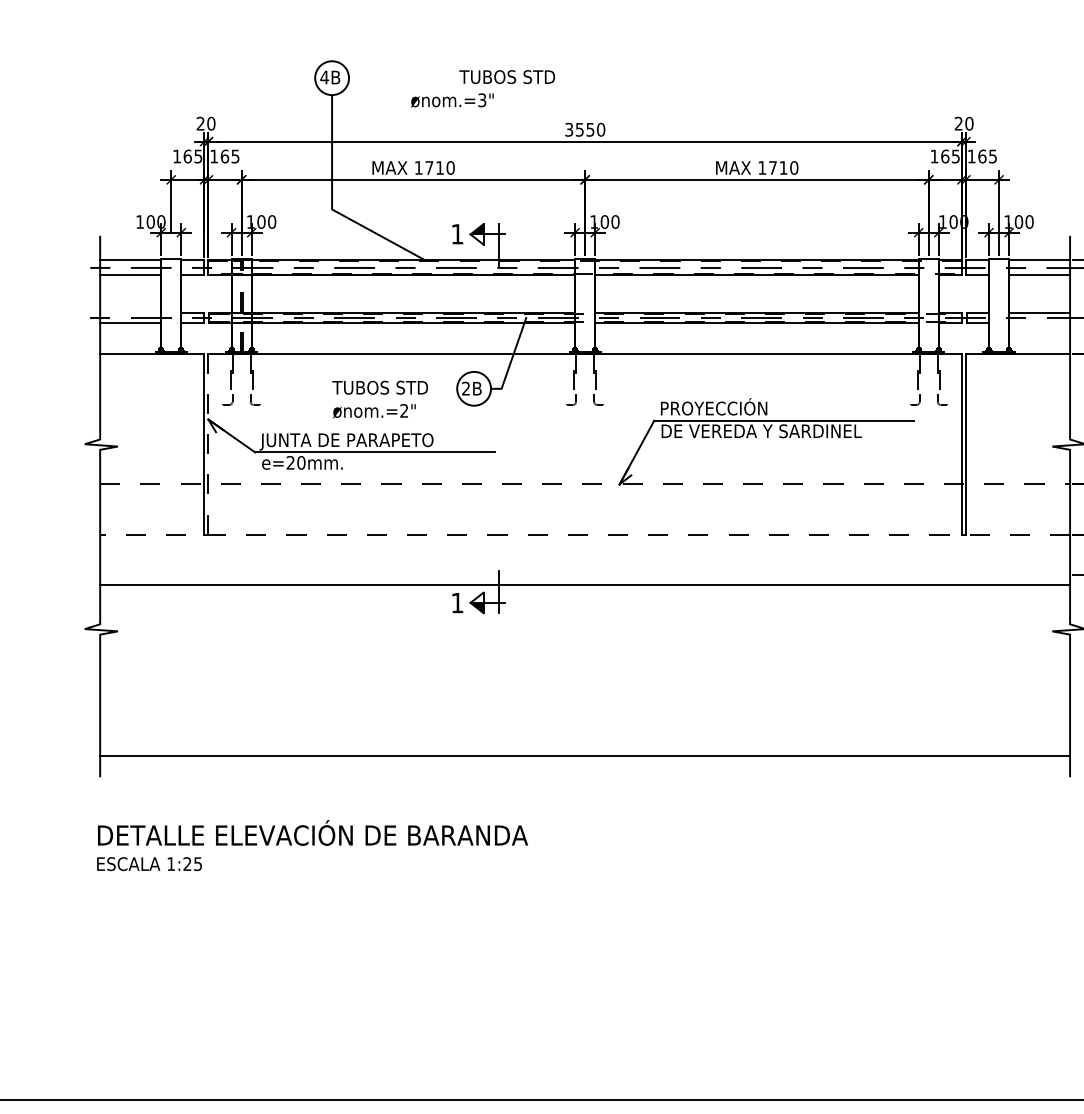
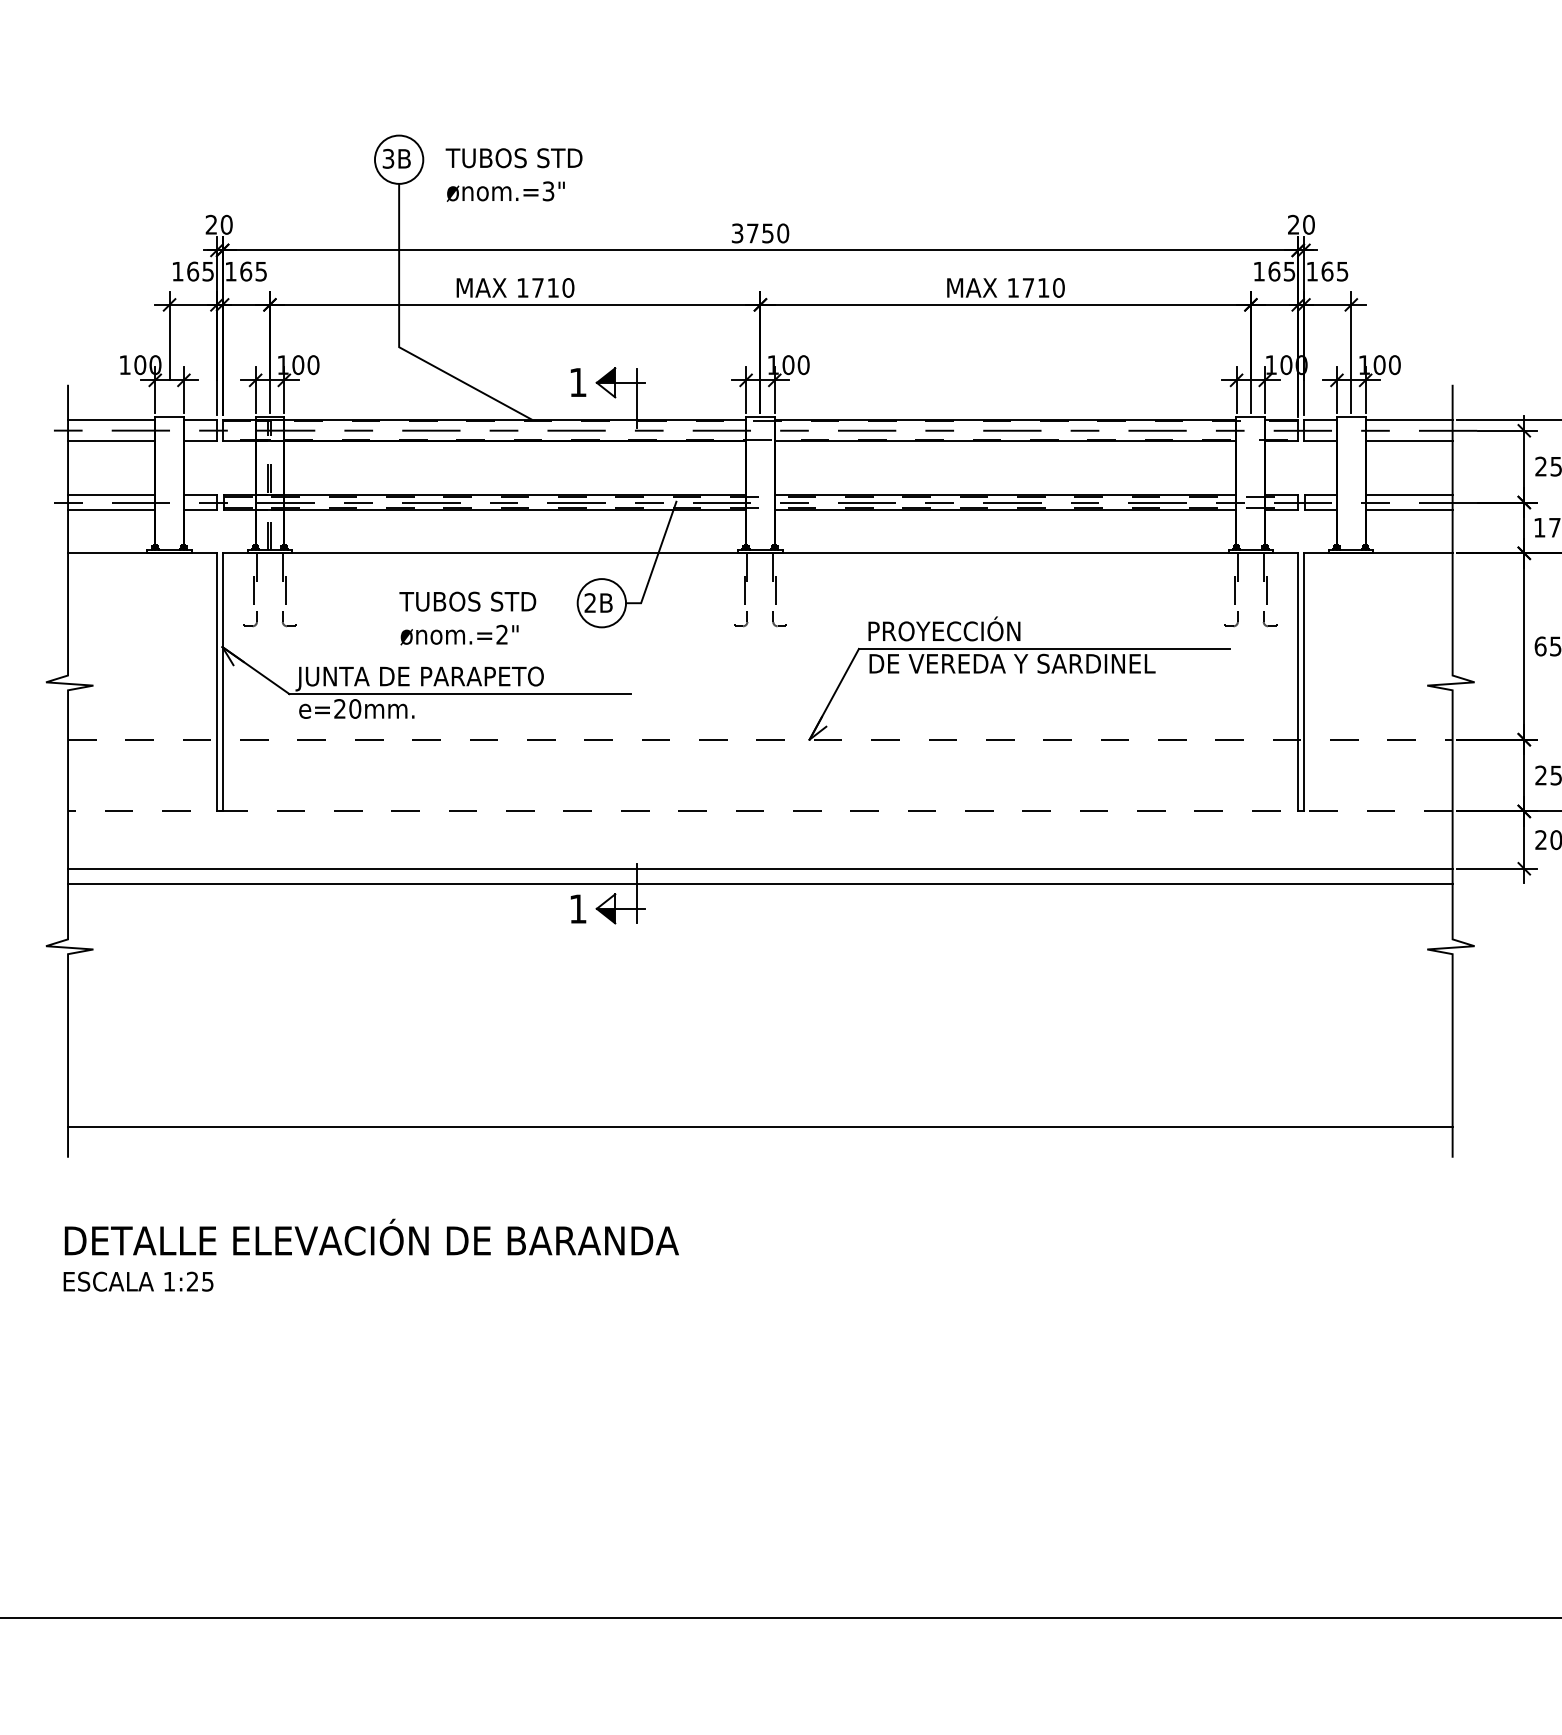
text: (324, 77) -> (388, 158), 4B -> 3B
text: (506, 77) -> (513, 158), moved
text: (452, 100) -> (505, 191), moved
text: (579, 129) -> (752, 233), 3550 -> 3750
line: (130, 313) -> (111, 495), added
line: (1039, 323) -> (1408, 509), added
line: (208, 444) -> (222, 682), dashed -> solid
line: (585, 574) -> (760, 868), added

